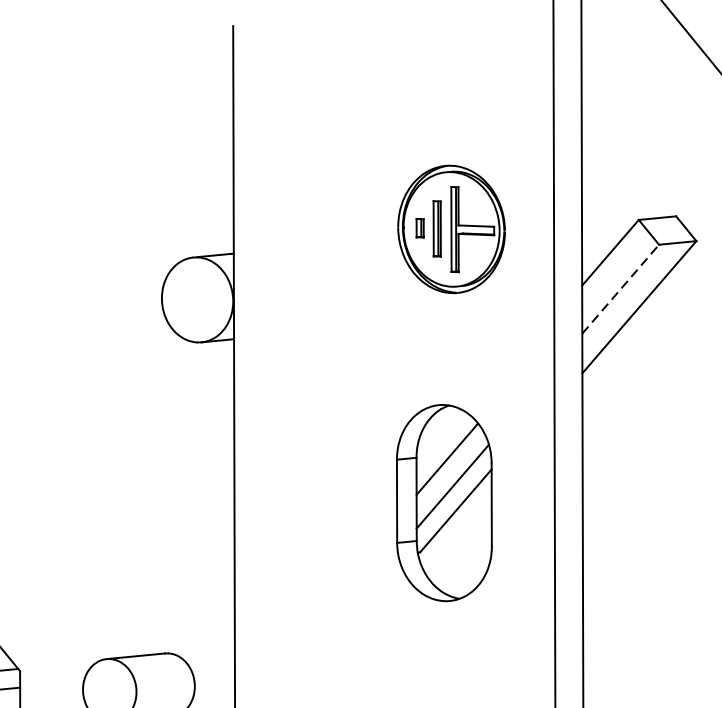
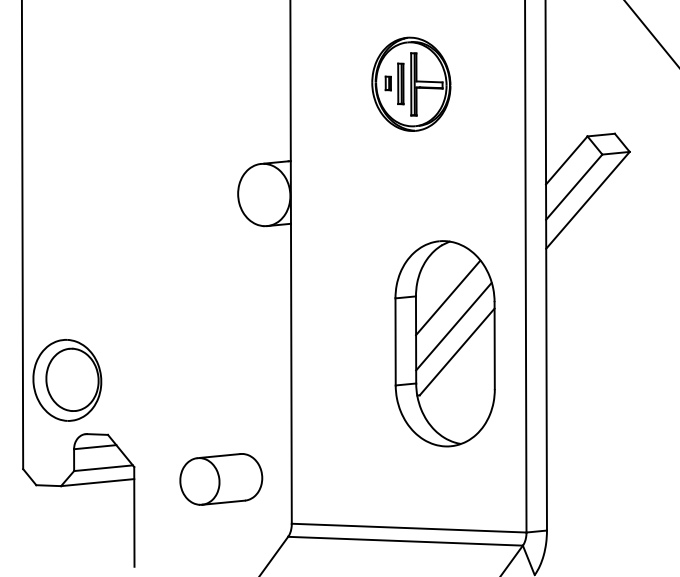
part: (451, 228) -> (411, 83), moved
line: (621, 288) -> (574, 186), dashed -> solid
part: (443, 502) -> (444, 343), size x1.43

